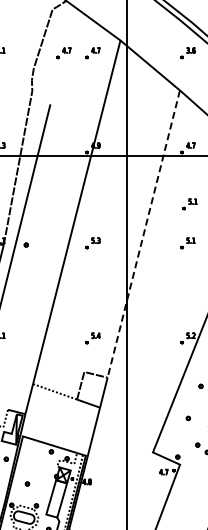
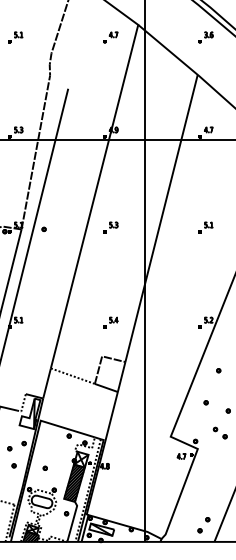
part: (63, 53) -> (81, 37), removed
part: (189, 204) -> (207, 188), removed
line: (143, 234) -> (161, 218), dashed -> solid
hatch: (56, 499) -> (74, 483), added

